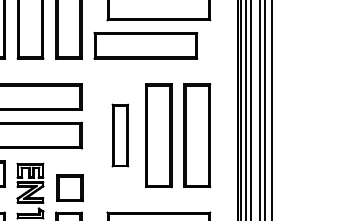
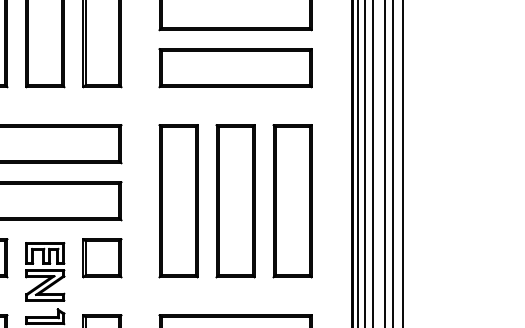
part: (145, 45) -> (235, 67), moved
part: (120, 135) -> (178, 201), size x1.67
part: (69, 187) -> (101, 257), moved

